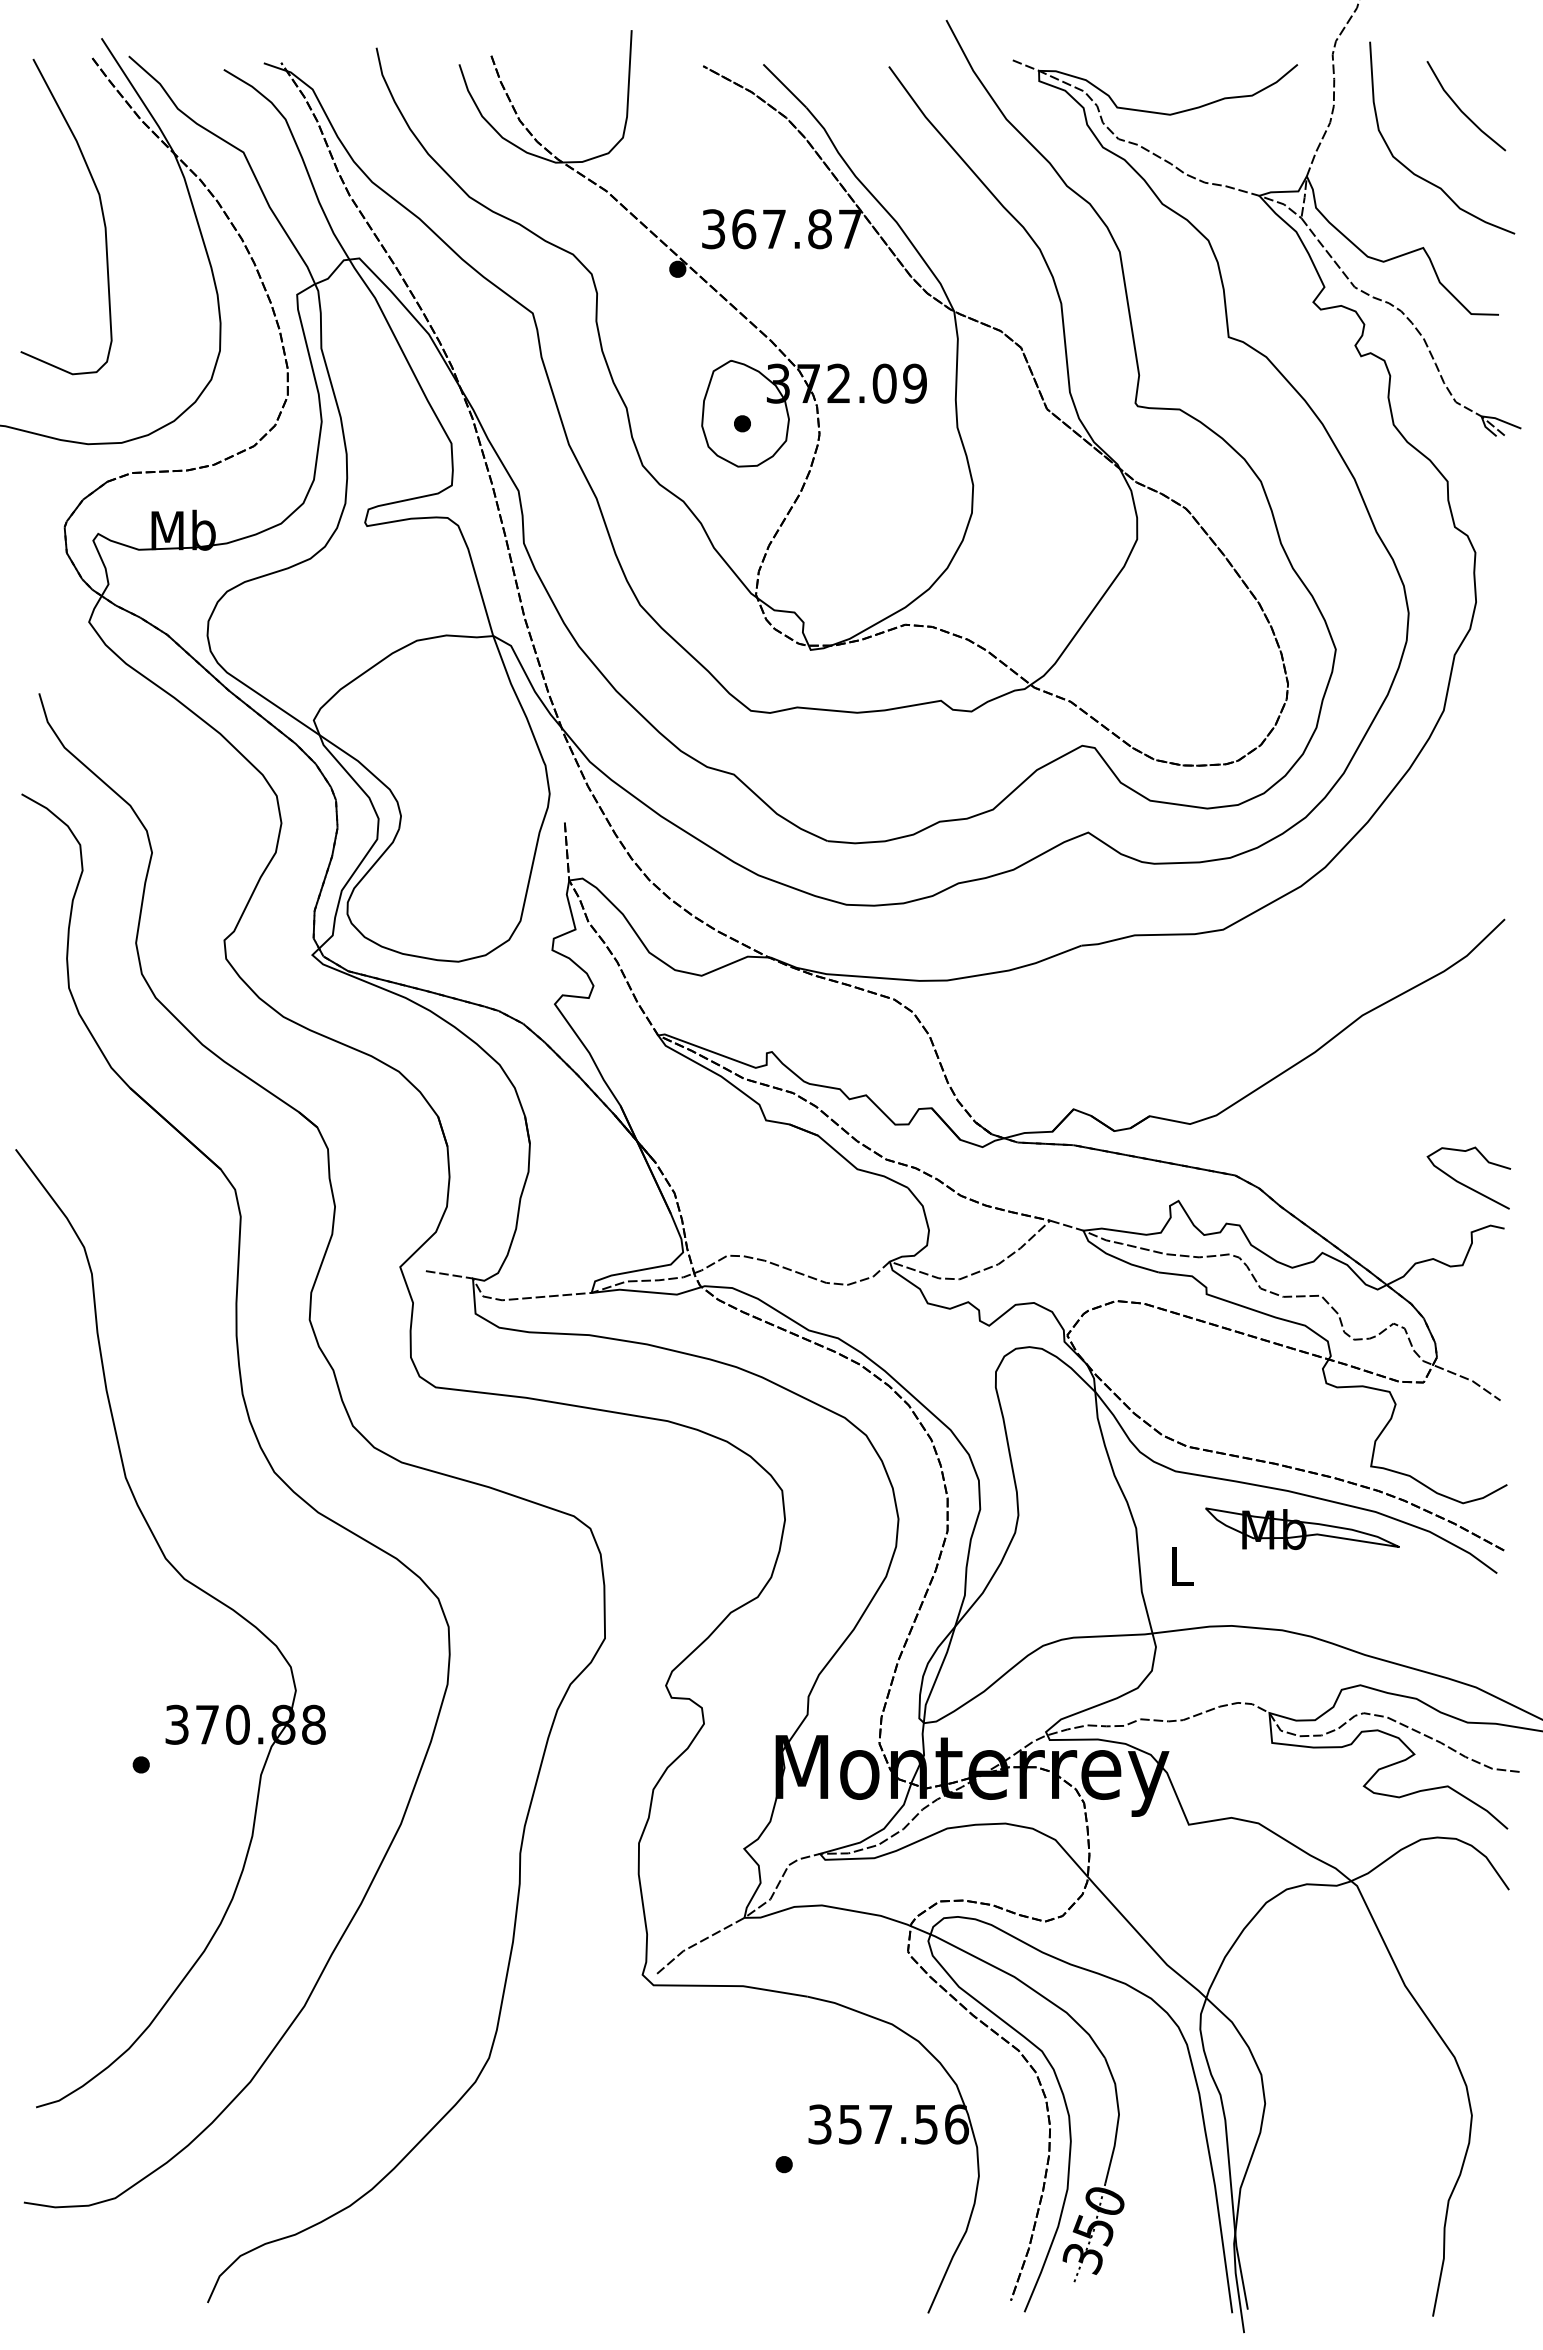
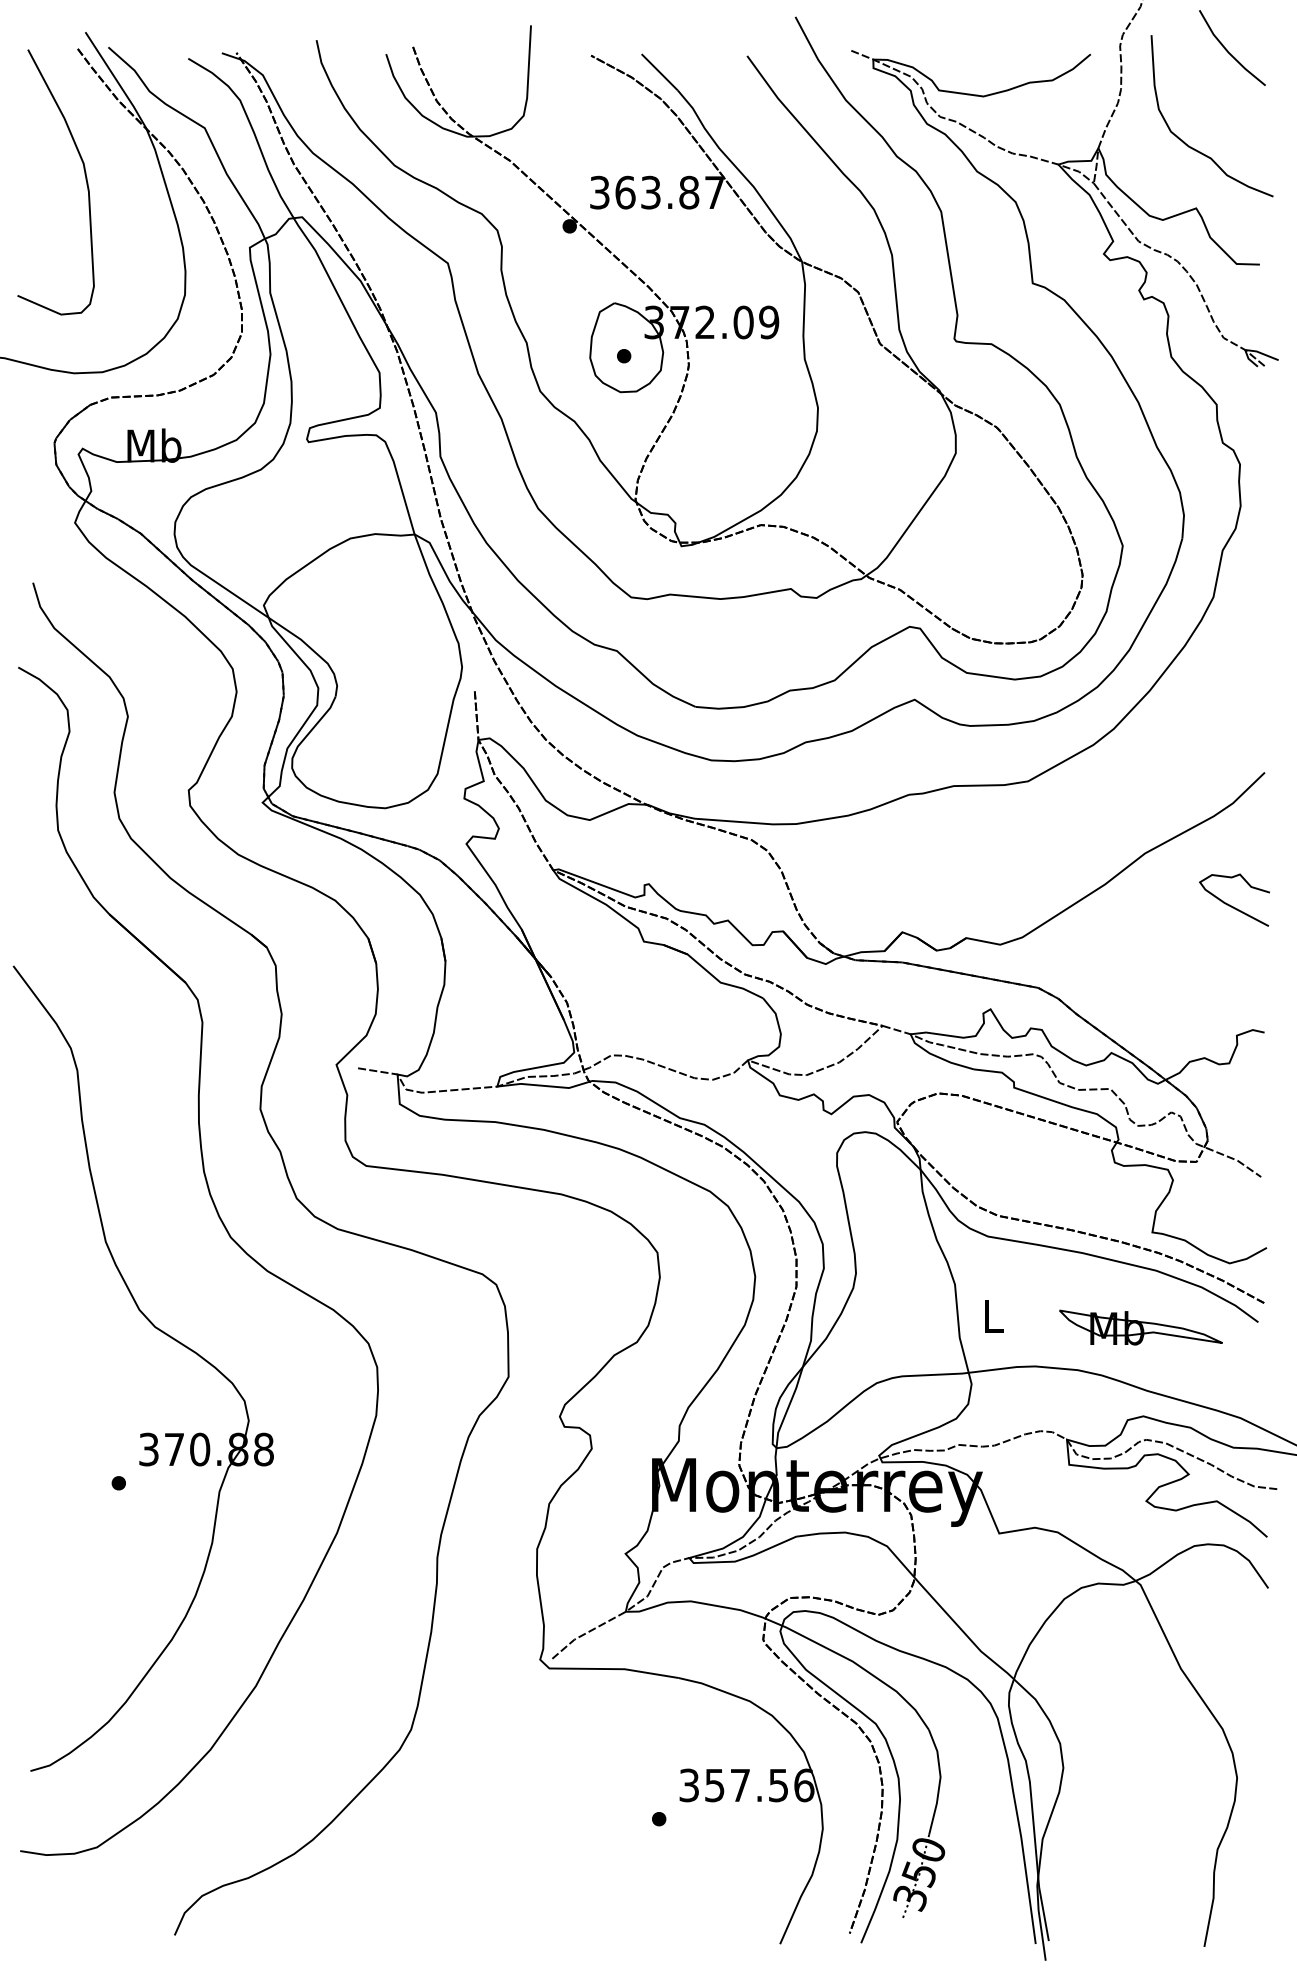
line: (1462, 110) -> (1229, 51), moved
text: (774, 229) -> (651, 192), 367.87 -> 363.87
curve: (1465, 1184) -> (1231, 905), moved
part: (1302, 1528) -> (1140, 1327), moved

